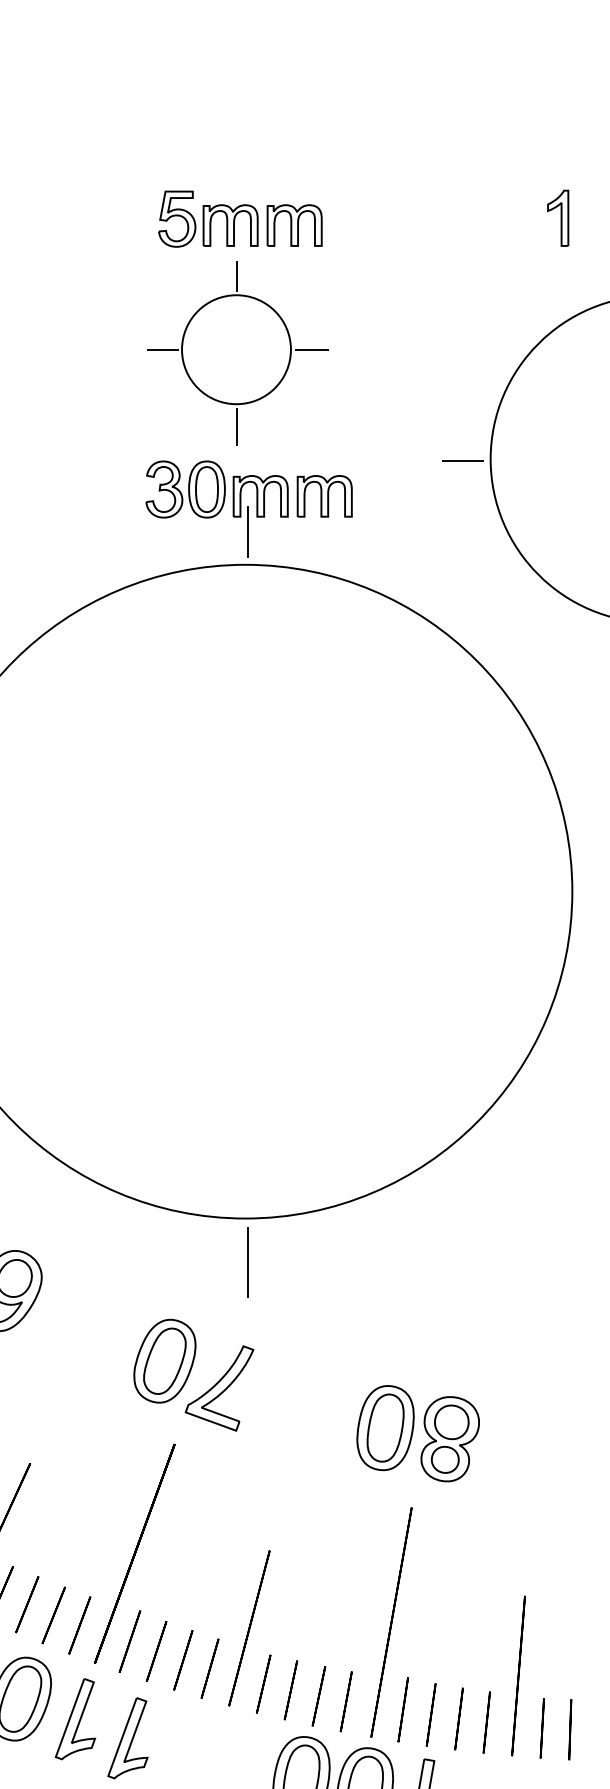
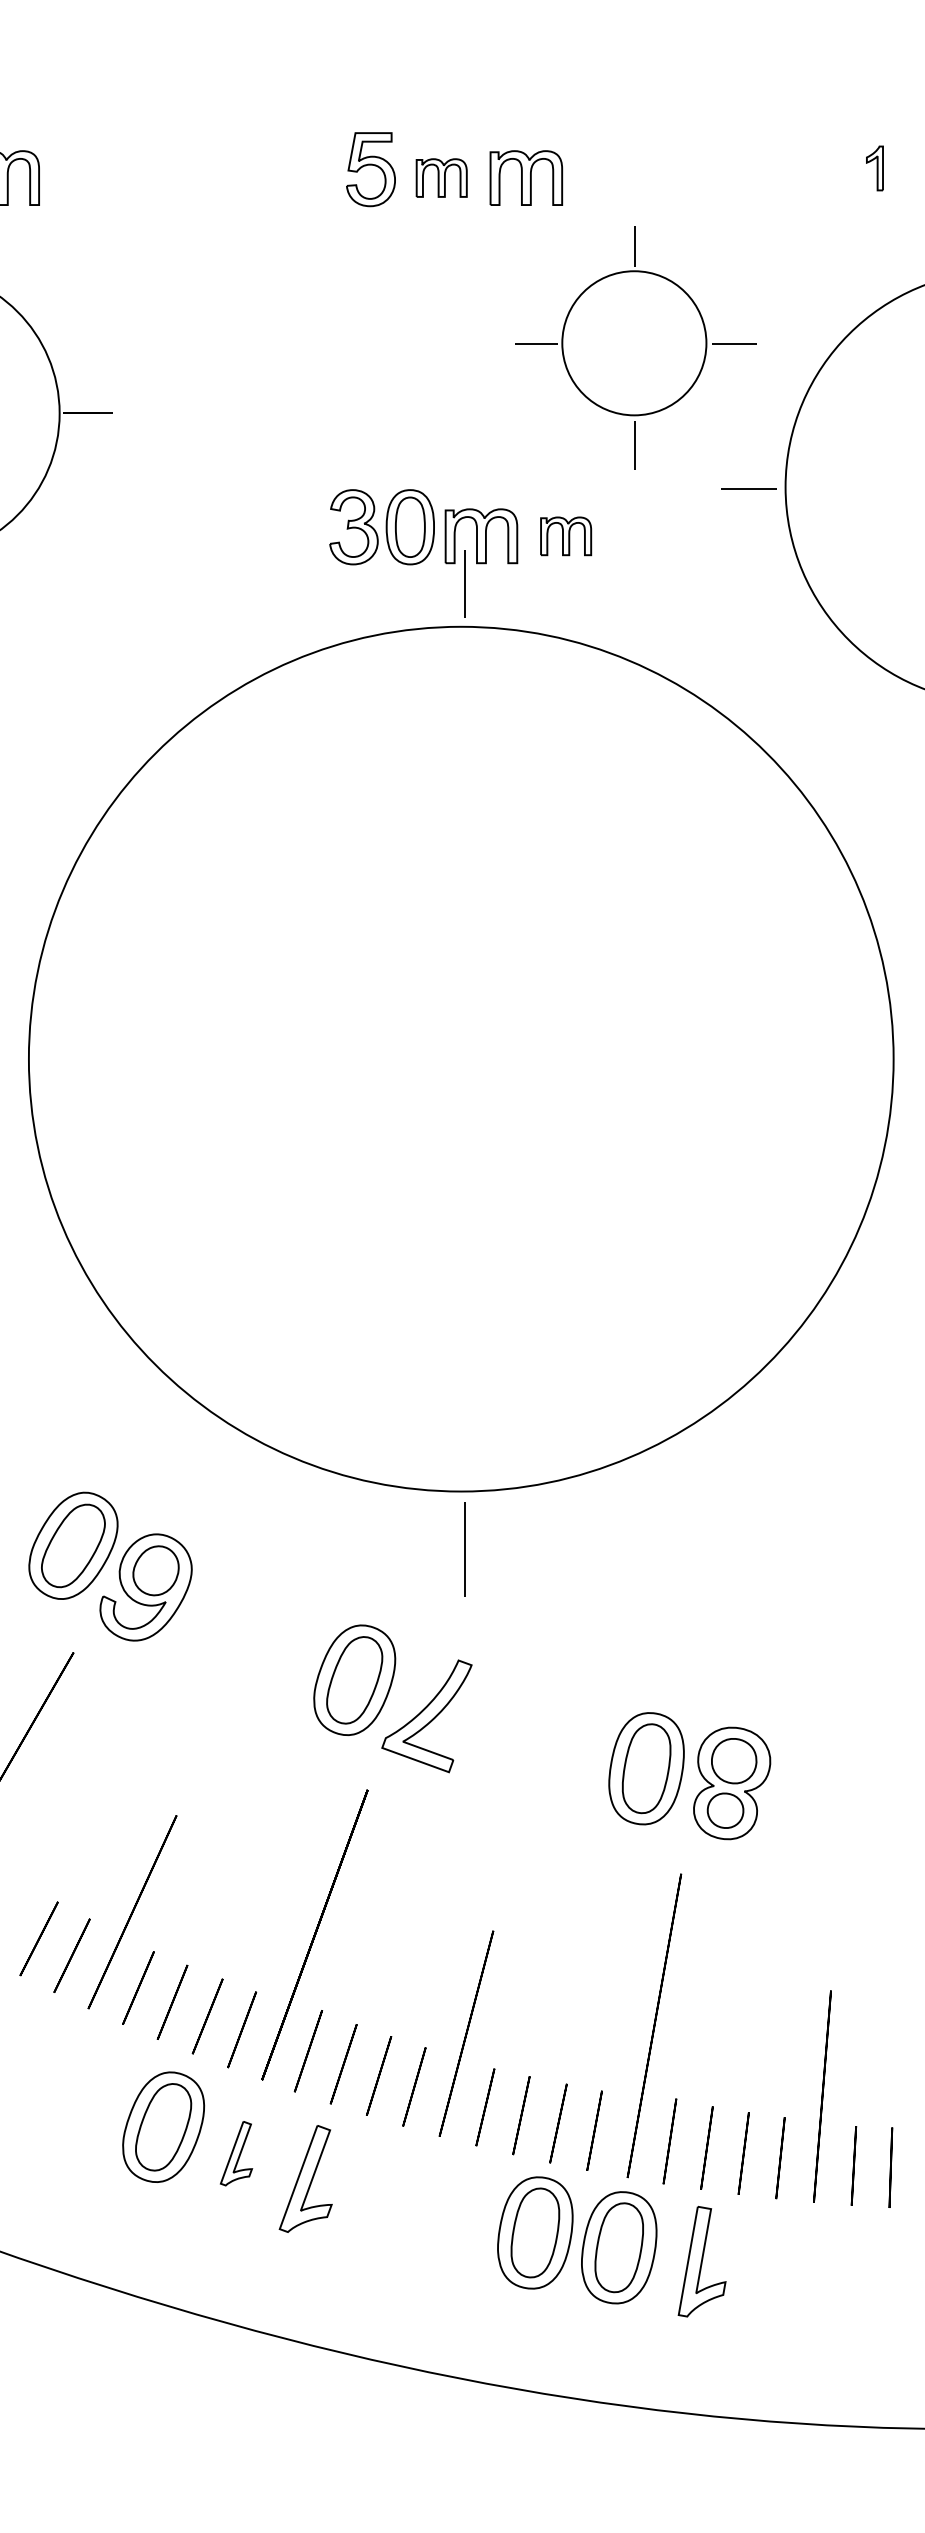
part: (557, 218) -> (874, 168), size x0.6
part: (230, 225) -> (441, 177), size x0.7
part: (237, 352) -> (635, 347), moved
part: (324, 496) -> (565, 536), size x0.7
part: (75, 1718) -> (236, 2153), size x0.6

